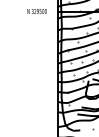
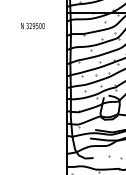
text: (36, 11) -> (32, 26), moved

